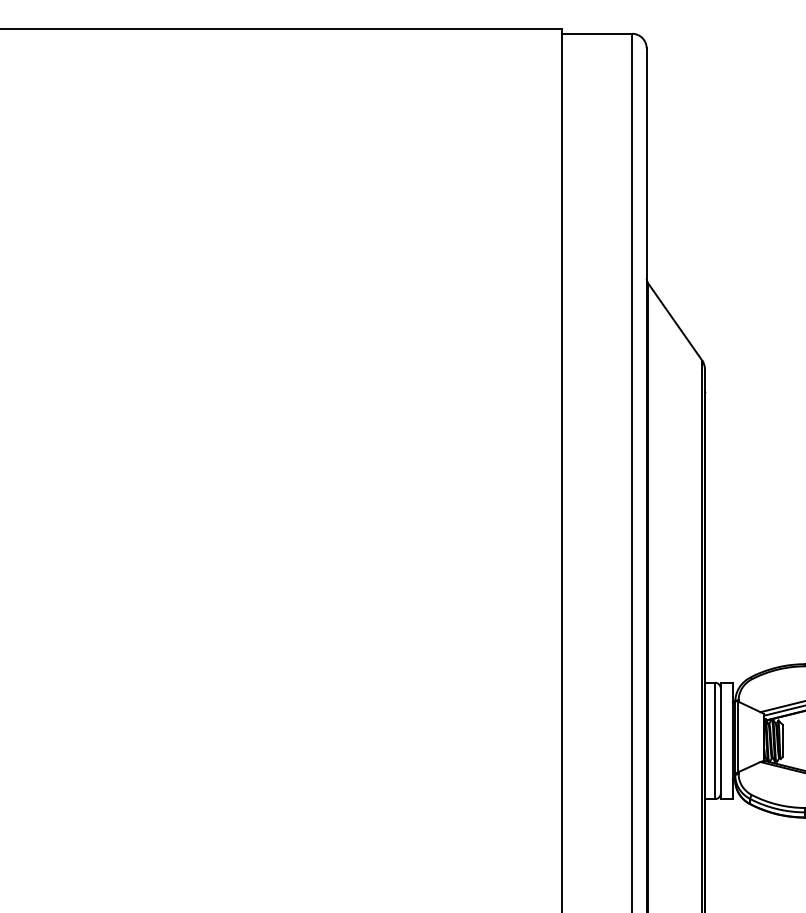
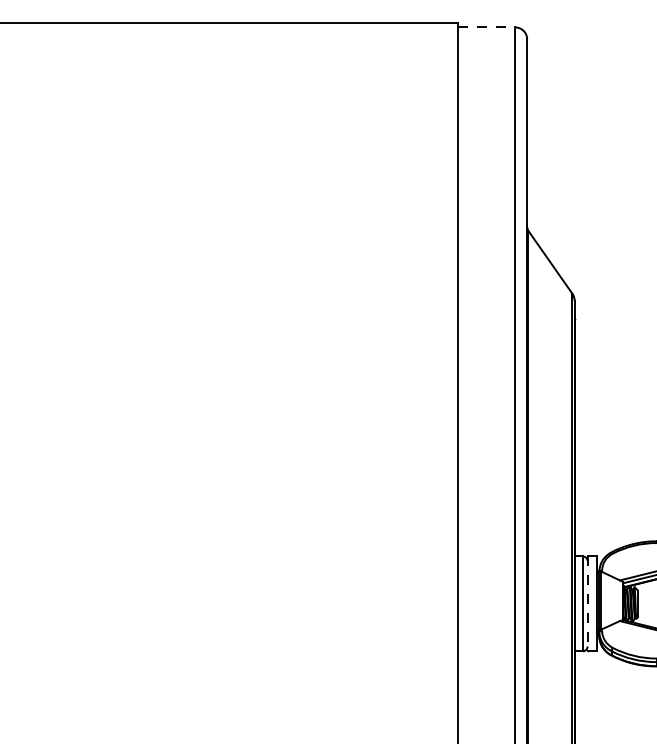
line: (597, 33) -> (487, 27), solid -> dashed
line: (720, 741) -> (587, 604), solid -> dashed

